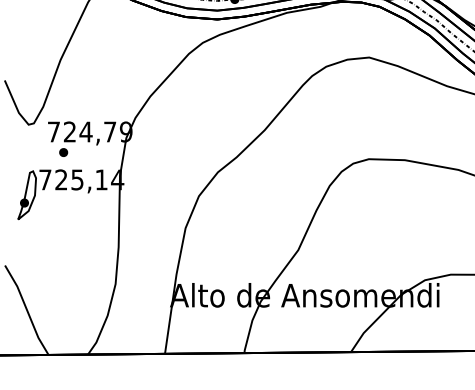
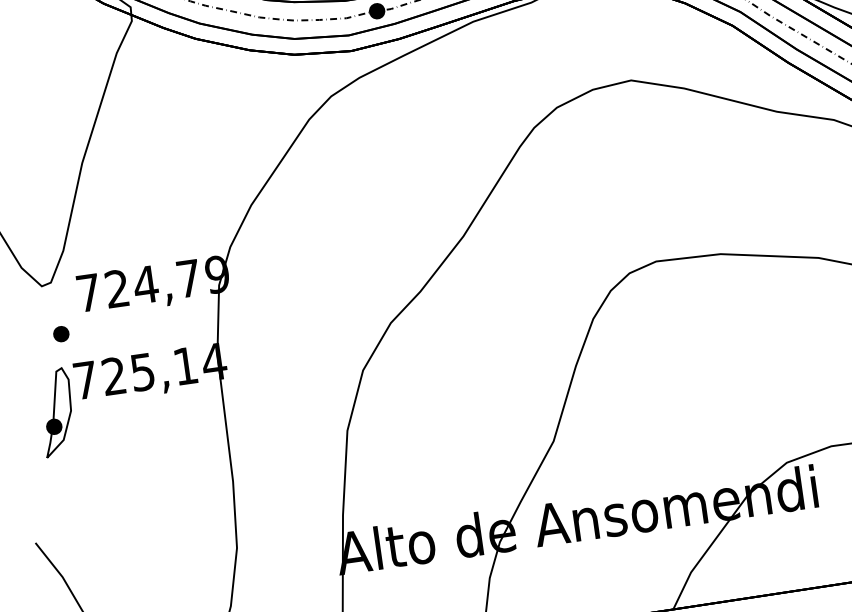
part: (63, 152) -> (61, 334), moved

